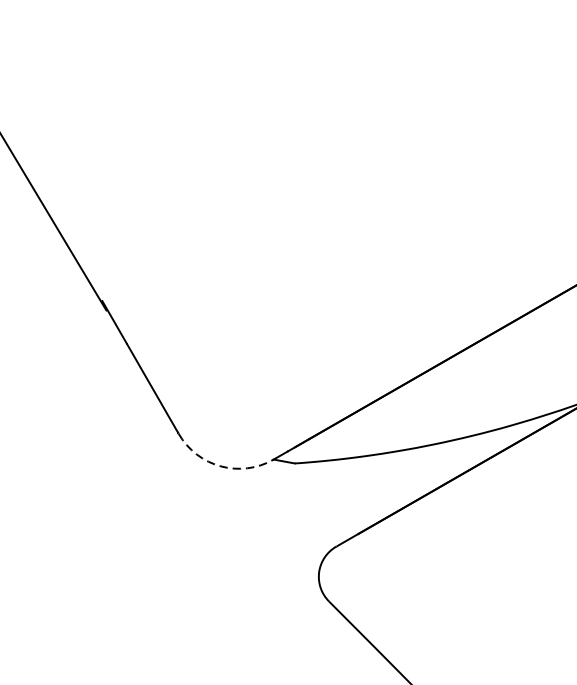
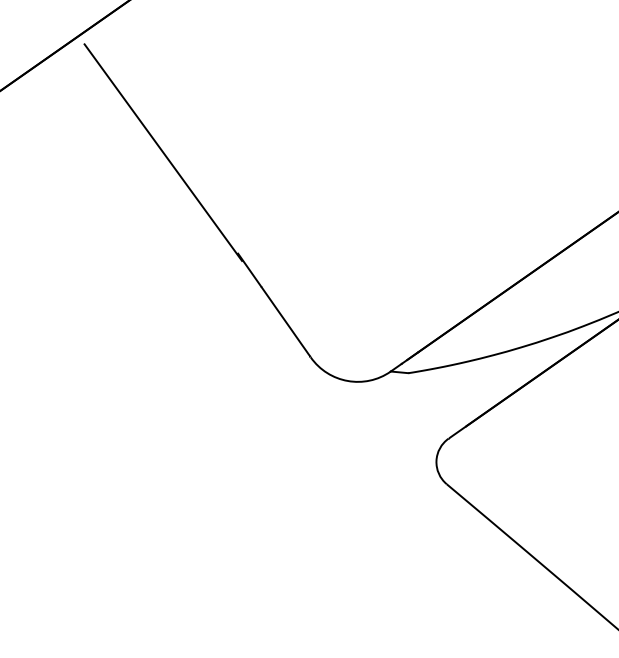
arc: (220, 466) -> (347, 381), dashed -> solid

